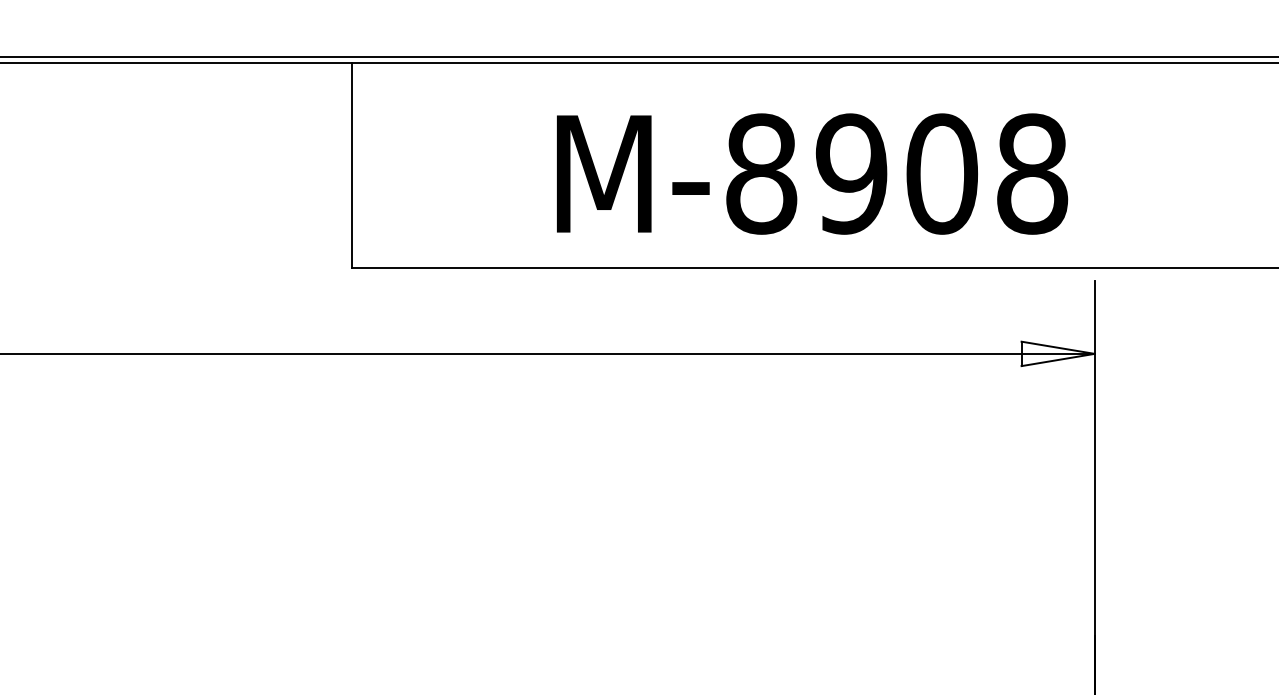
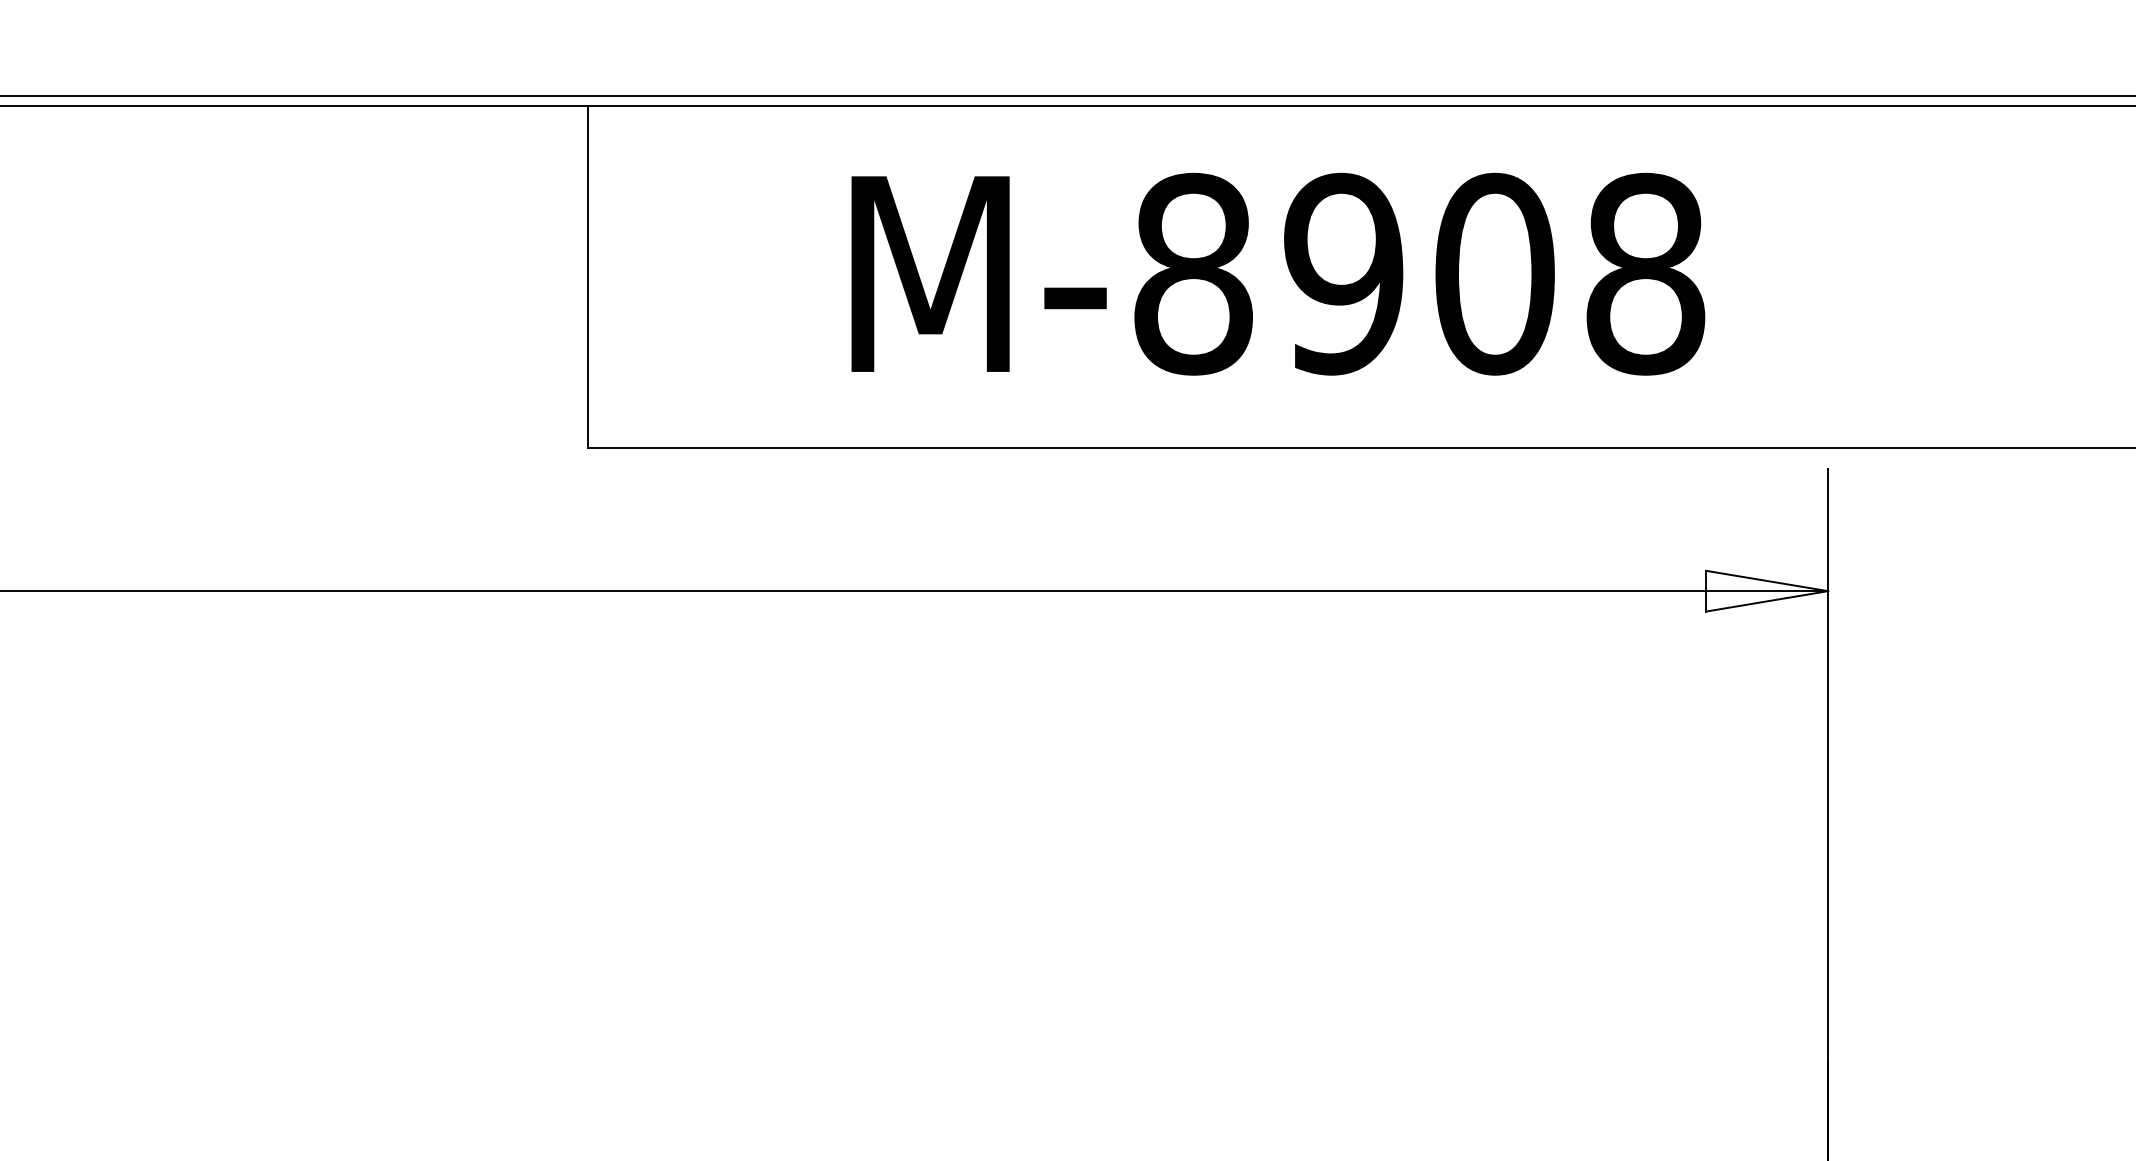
text: (812, 173) -> (1278, 273), moved

